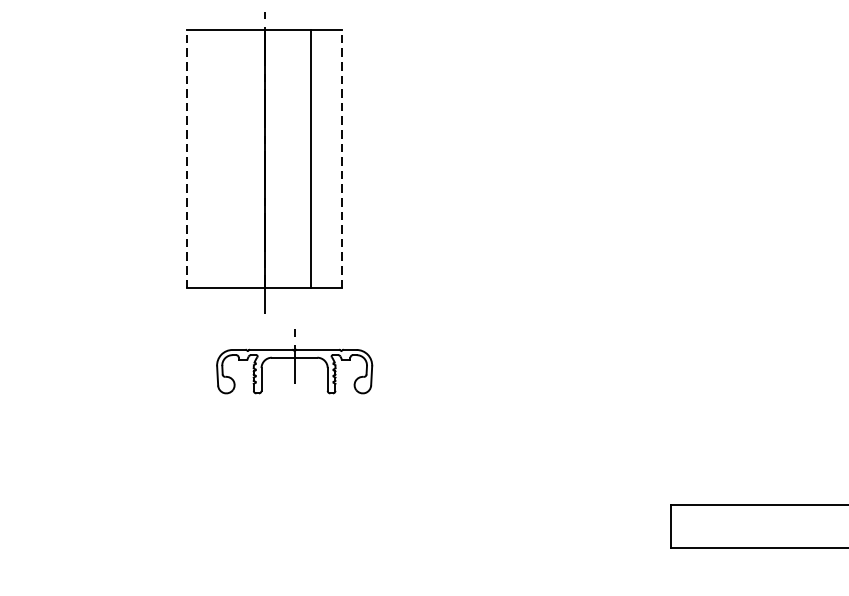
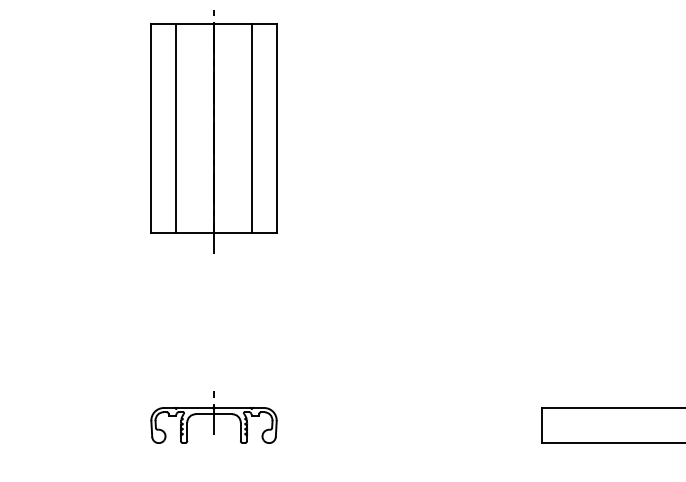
line: (187, 158) -> (151, 128), dashed -> solid
line: (218, 158) -> (176, 128), added
line: (342, 158) -> (276, 128), dashed -> solid
part: (293, 361) -> (213, 417), moved

